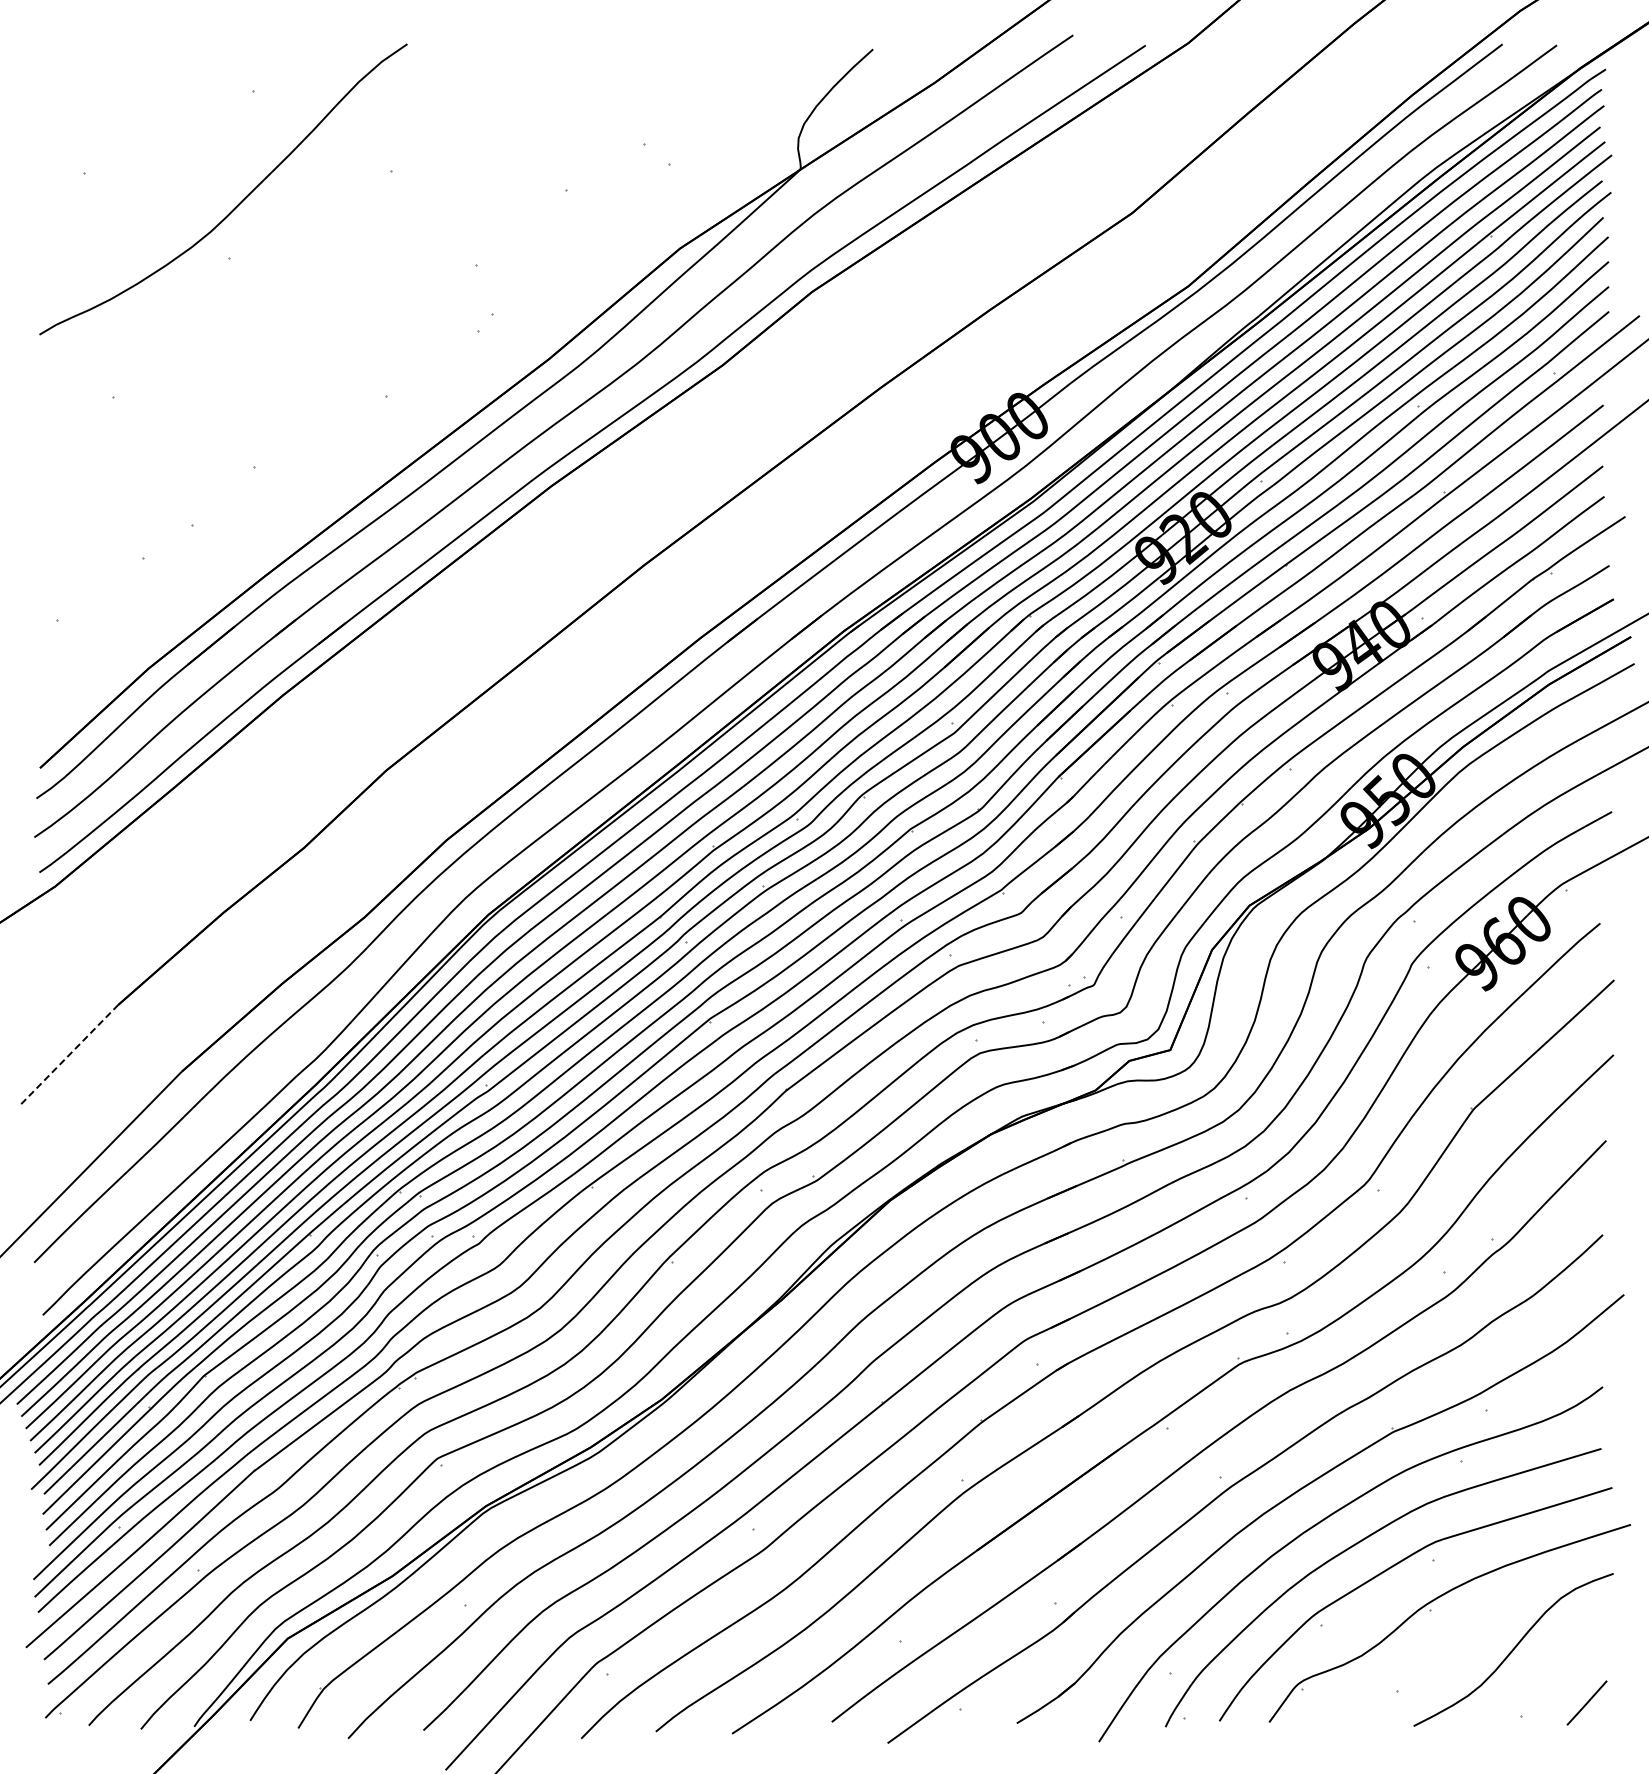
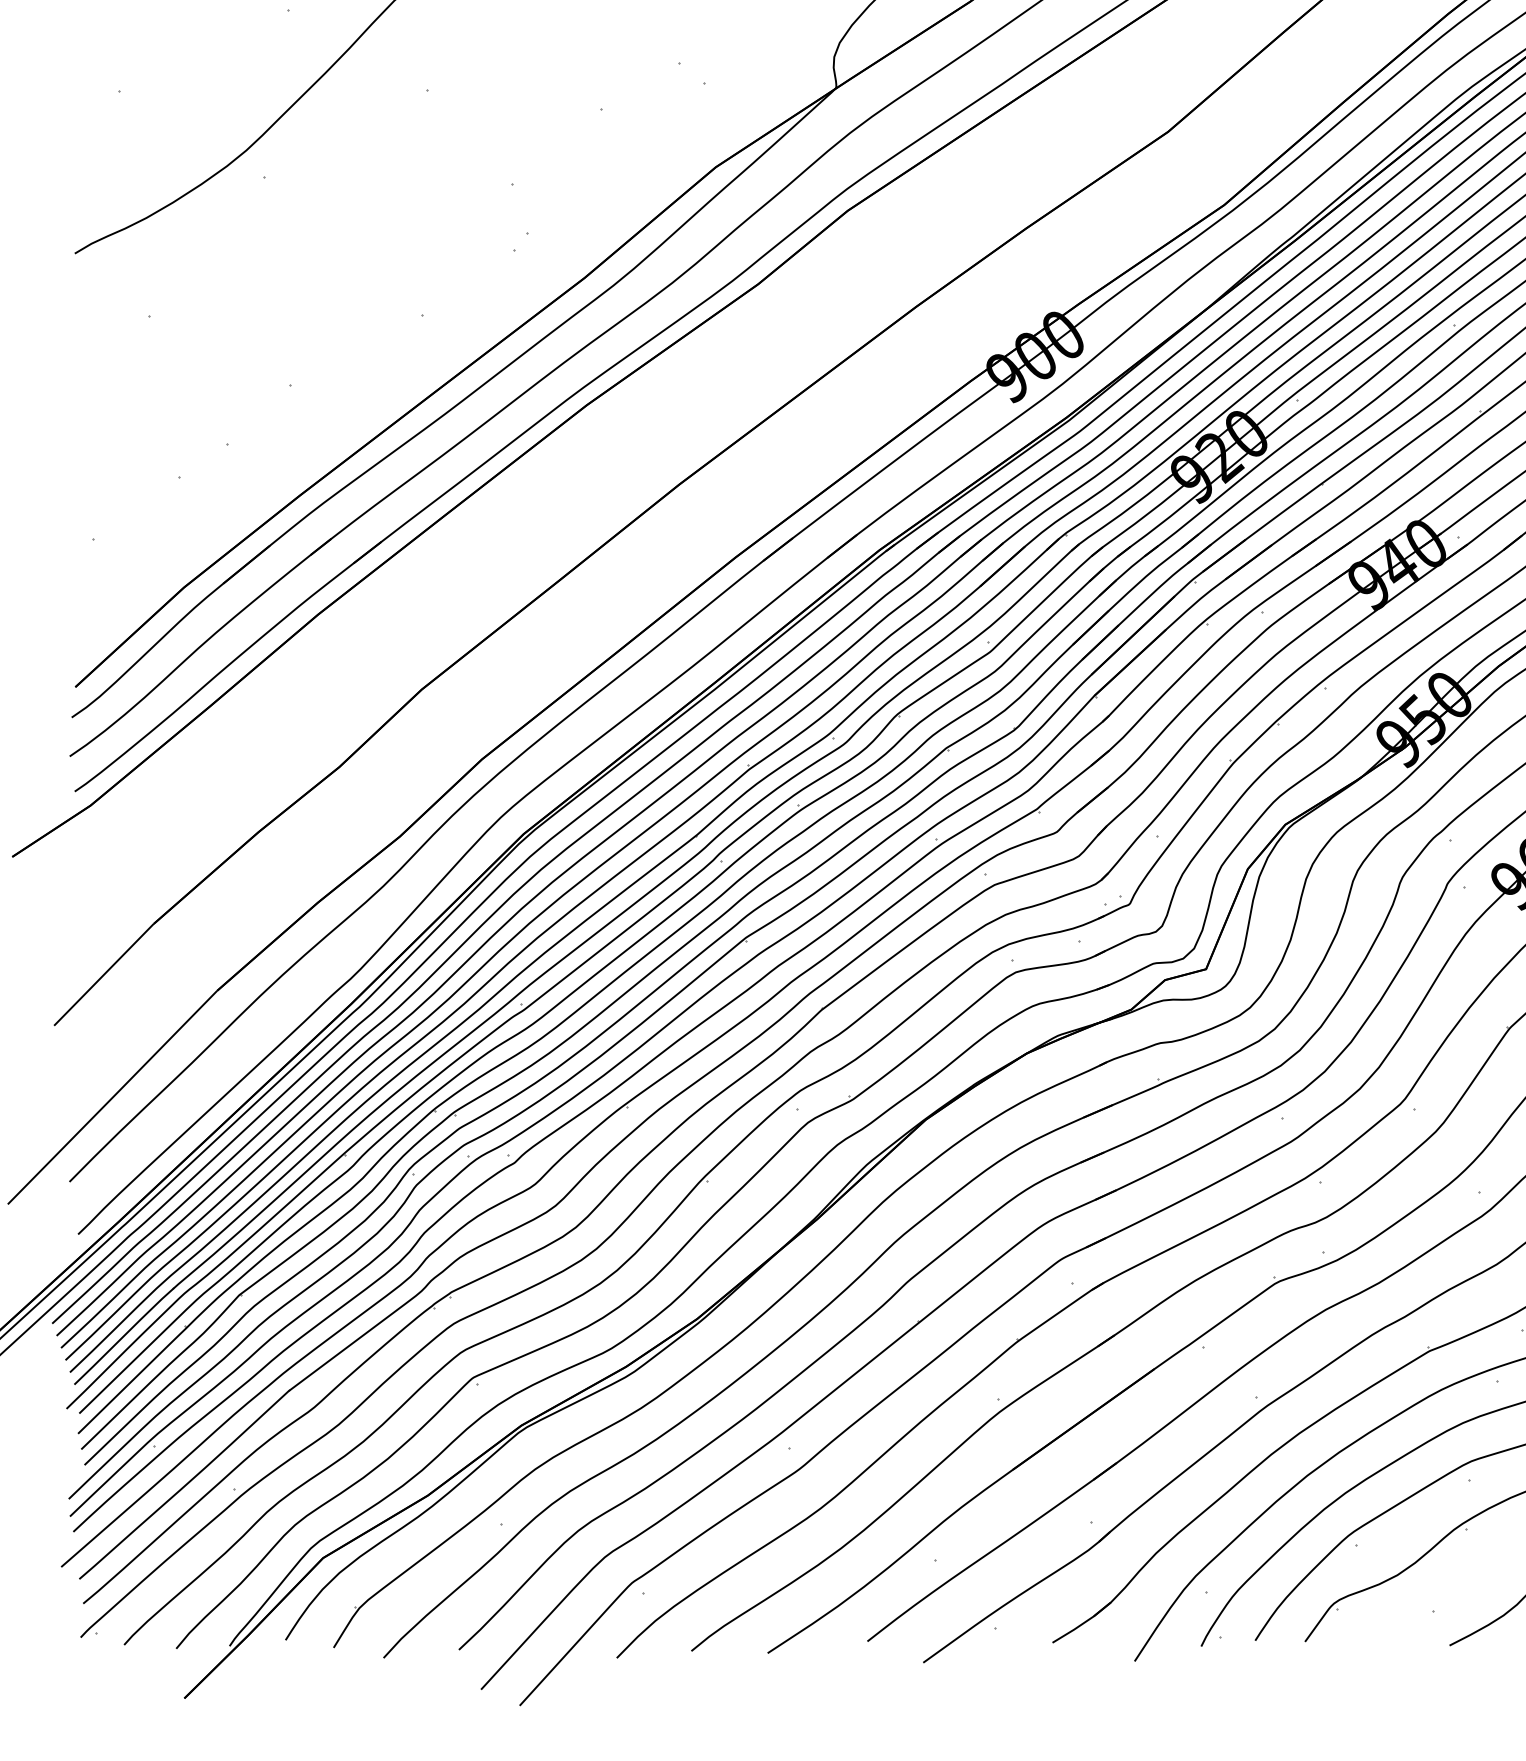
line: (68, 1056) -> (103, 975), dashed -> solid

